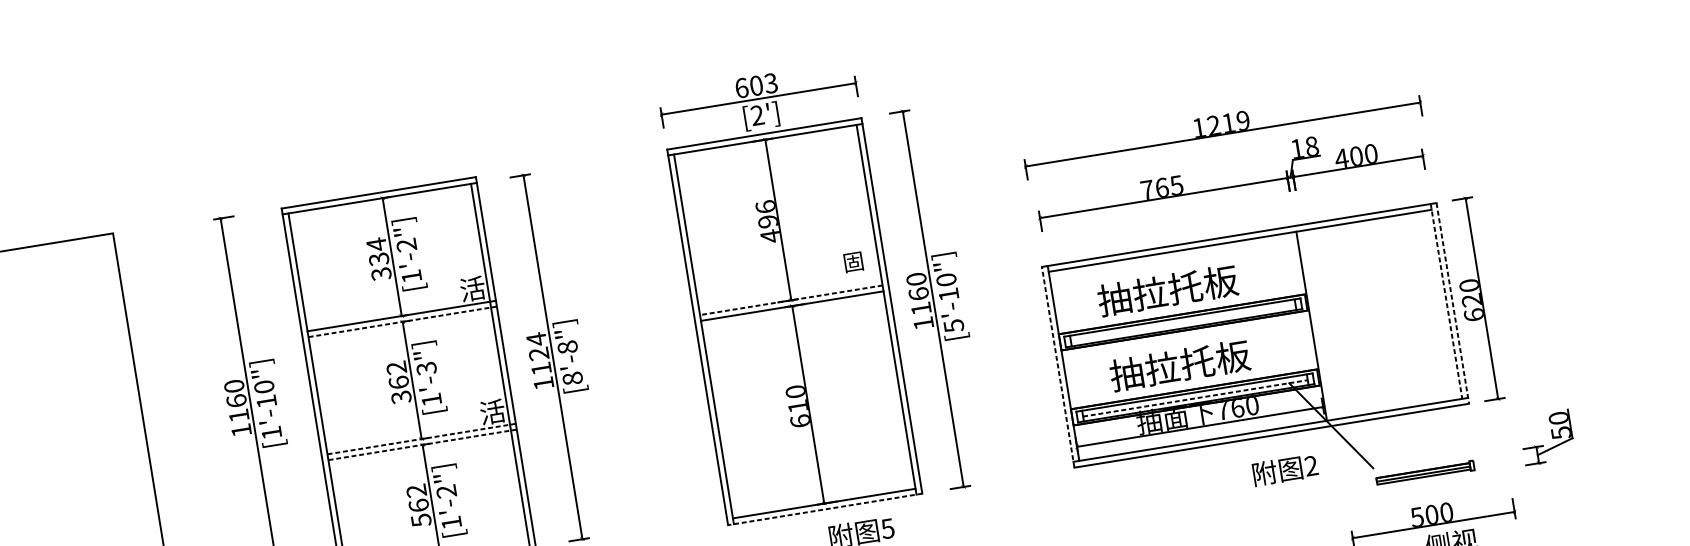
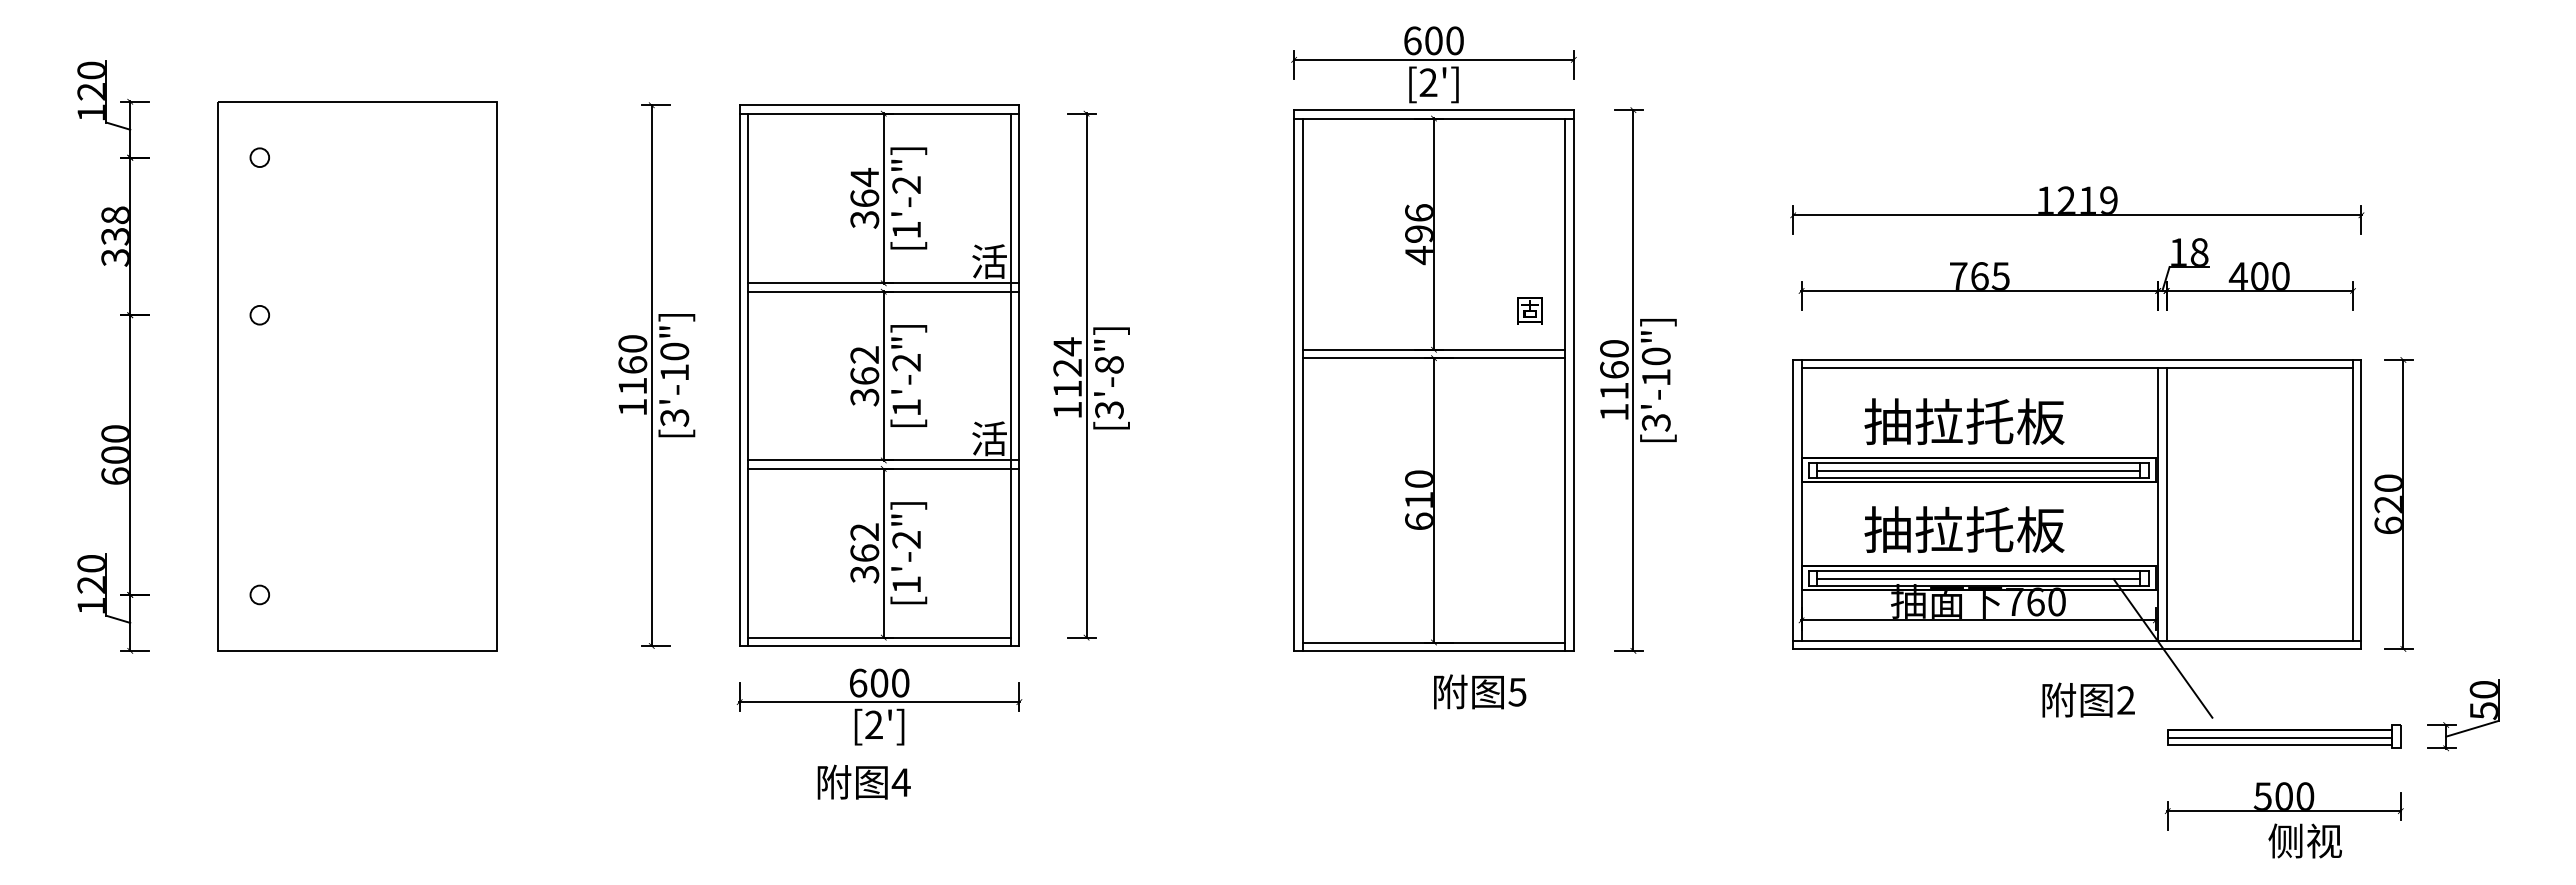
text: (770, 83) -> (1454, 40), 603 -> 600
text: (378, 259) -> (864, 198), 334 -> 364
line: (790, 300) -> (1433, 349), dashed -> solid
line: (1446, 301) -> (2353, 500), dashed -> solid
line: (1452, 303) -> (2361, 504), dashed -> solid
line: (402, 321) -> (883, 291), dashed -> solid
line: (1183, 323) -> (1978, 471), added
text: (953, 325) -> (1655, 422), [5'-10"] -> [3'-10"]
line: (1317, 325) -> (2166, 504), added
line: (1058, 367) -> (1793, 504), dashed -> solid
text: (426, 368) -> (906, 362), [1'-3"] -> [1'-2"]
text: (572, 378) -> (1109, 410), [8'-8"] -> [3'-8"]
line: (1195, 398) -> (1978, 579), dashed -> solid
text: (271, 432) -> (674, 417), [1'-10"] -> [3'-10"]
line: (421, 439) -> (883, 460), dashed -> solid
line: (422, 444) -> (883, 468), dashed -> solid
part: (1425, 473) -> (2284, 736), size x1.67
line: (824, 509) -> (1433, 650), dashed -> solid
text: (421, 519) -> (864, 573), 562 -> 362

